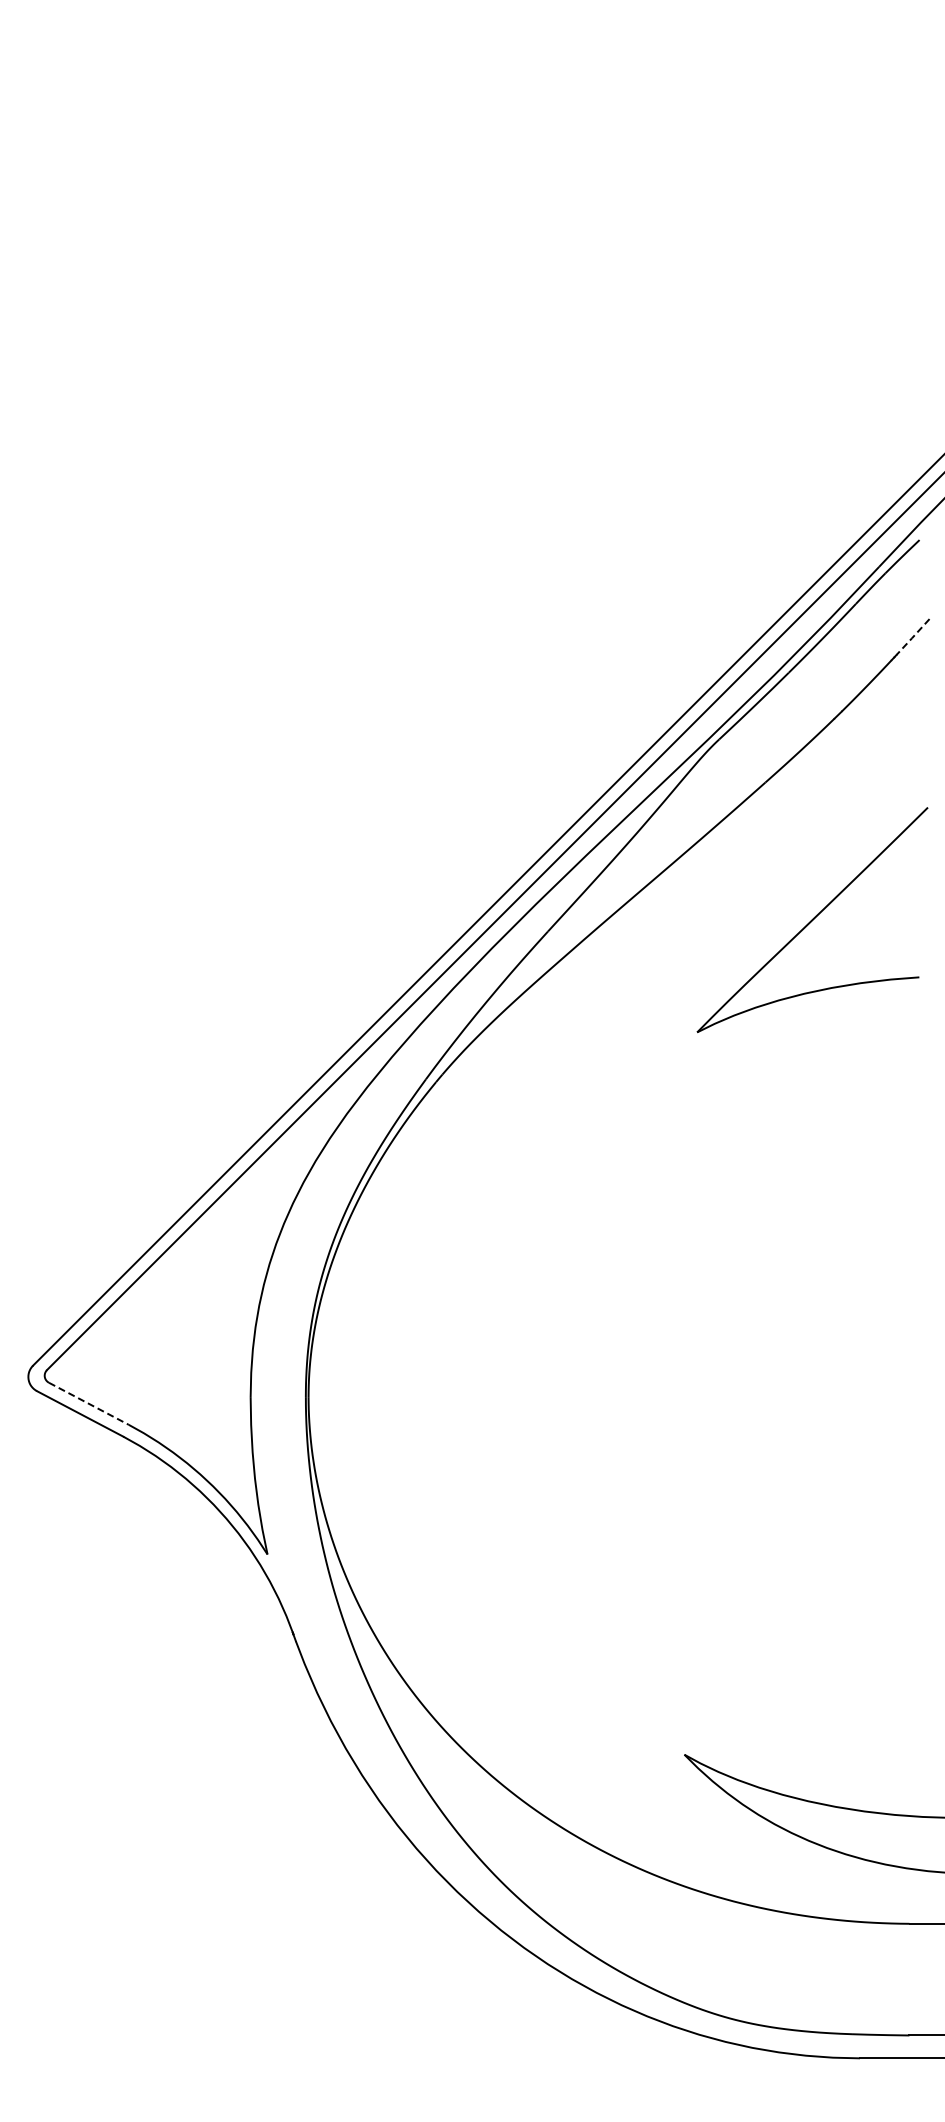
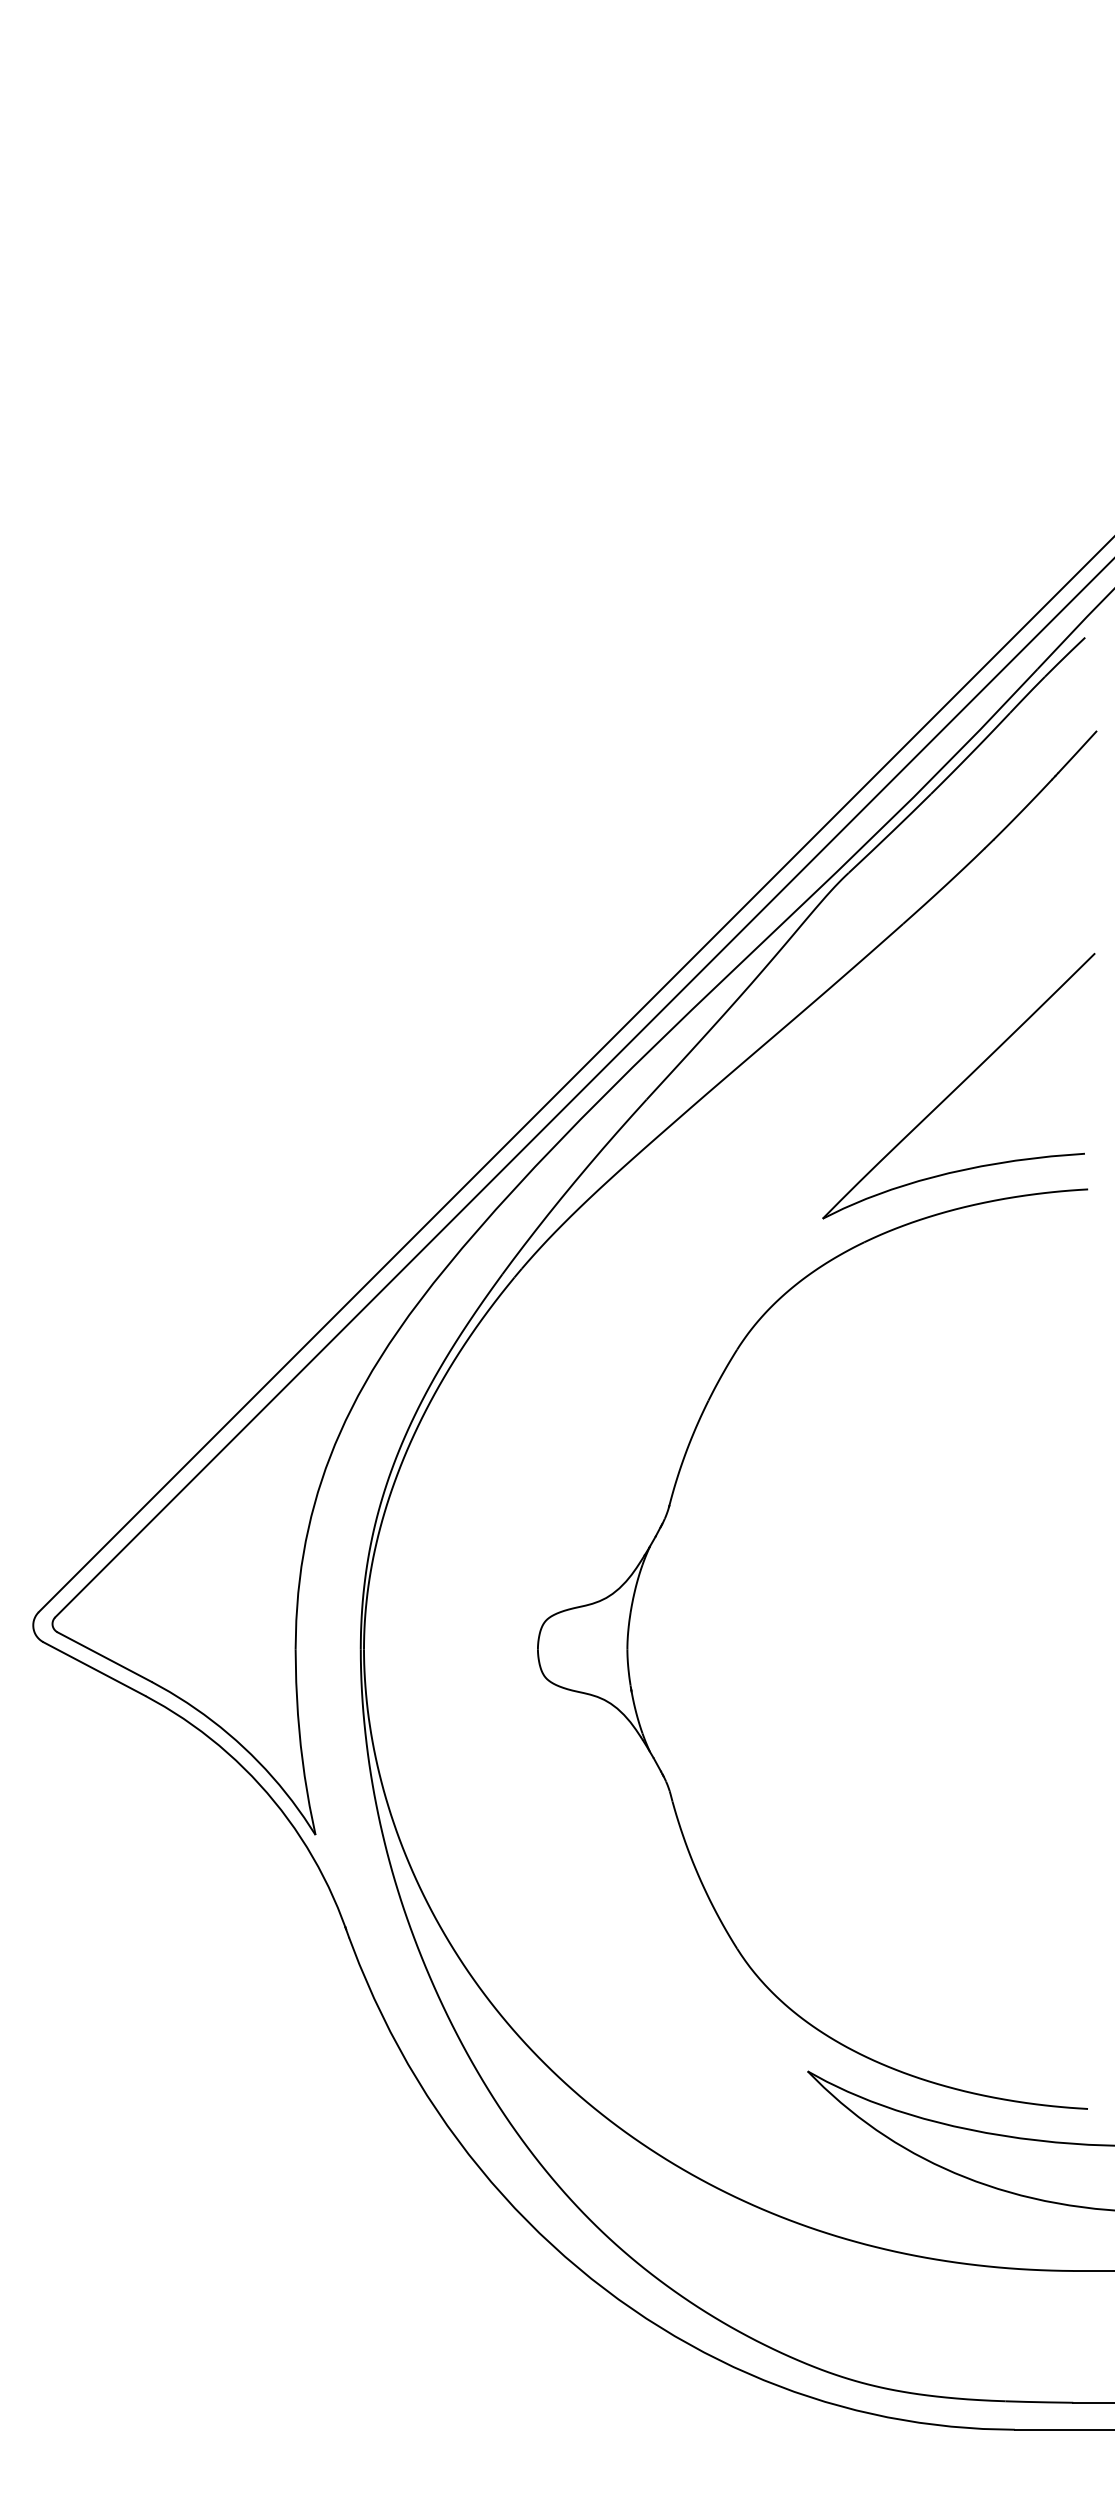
line: (912, 637) -> (1076, 752), dashed -> solid
part: (533, 1385) -> (629, 1635), added
line: (89, 1404) -> (105, 1657), dashed -> solid

